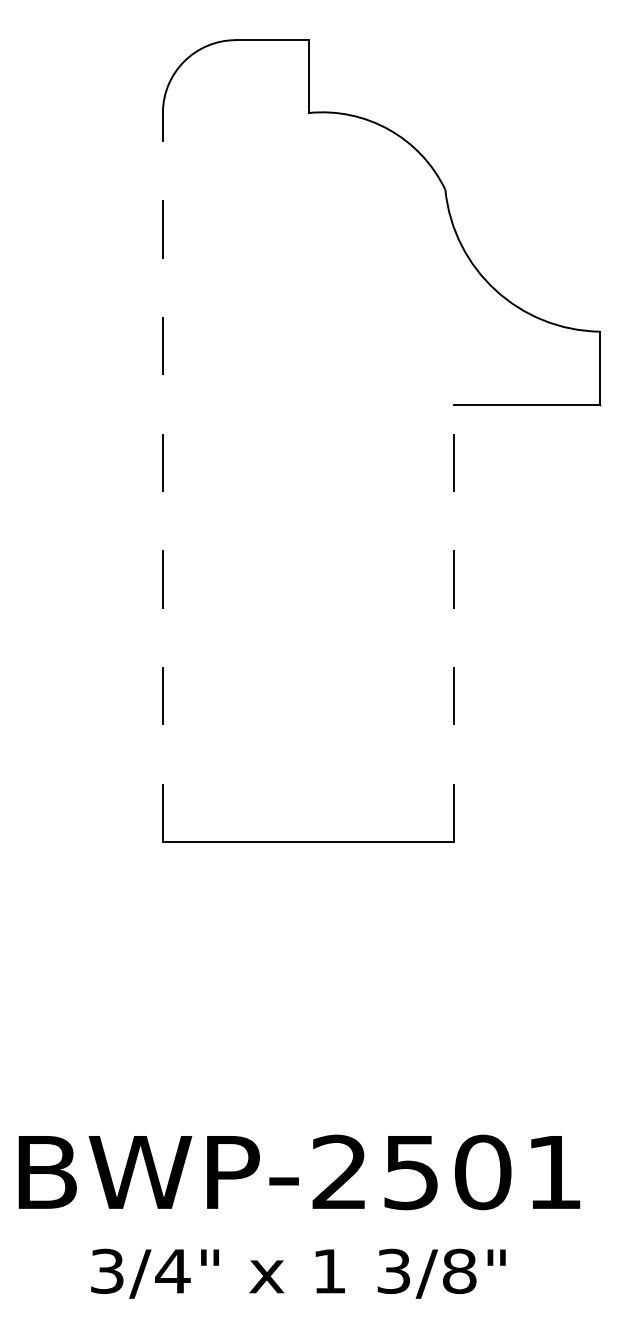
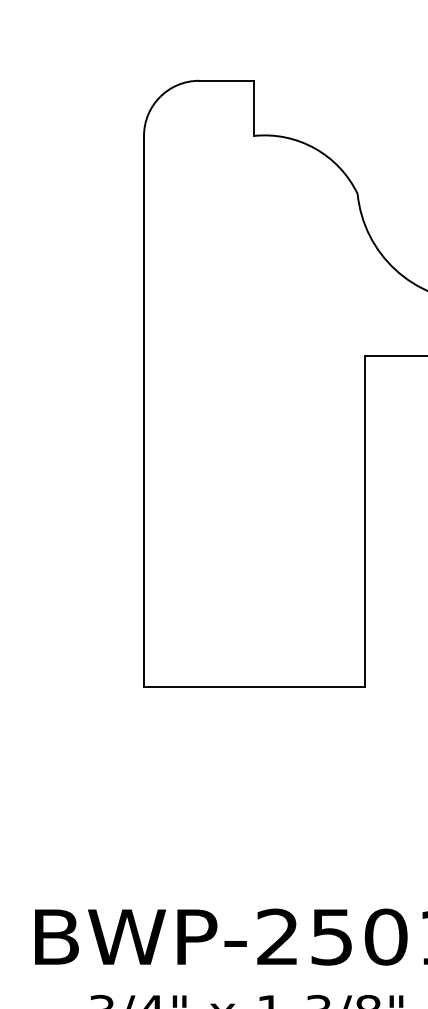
line: (162, 476) -> (143, 410), dashed -> solid
line: (454, 623) -> (364, 521), dashed -> solid

